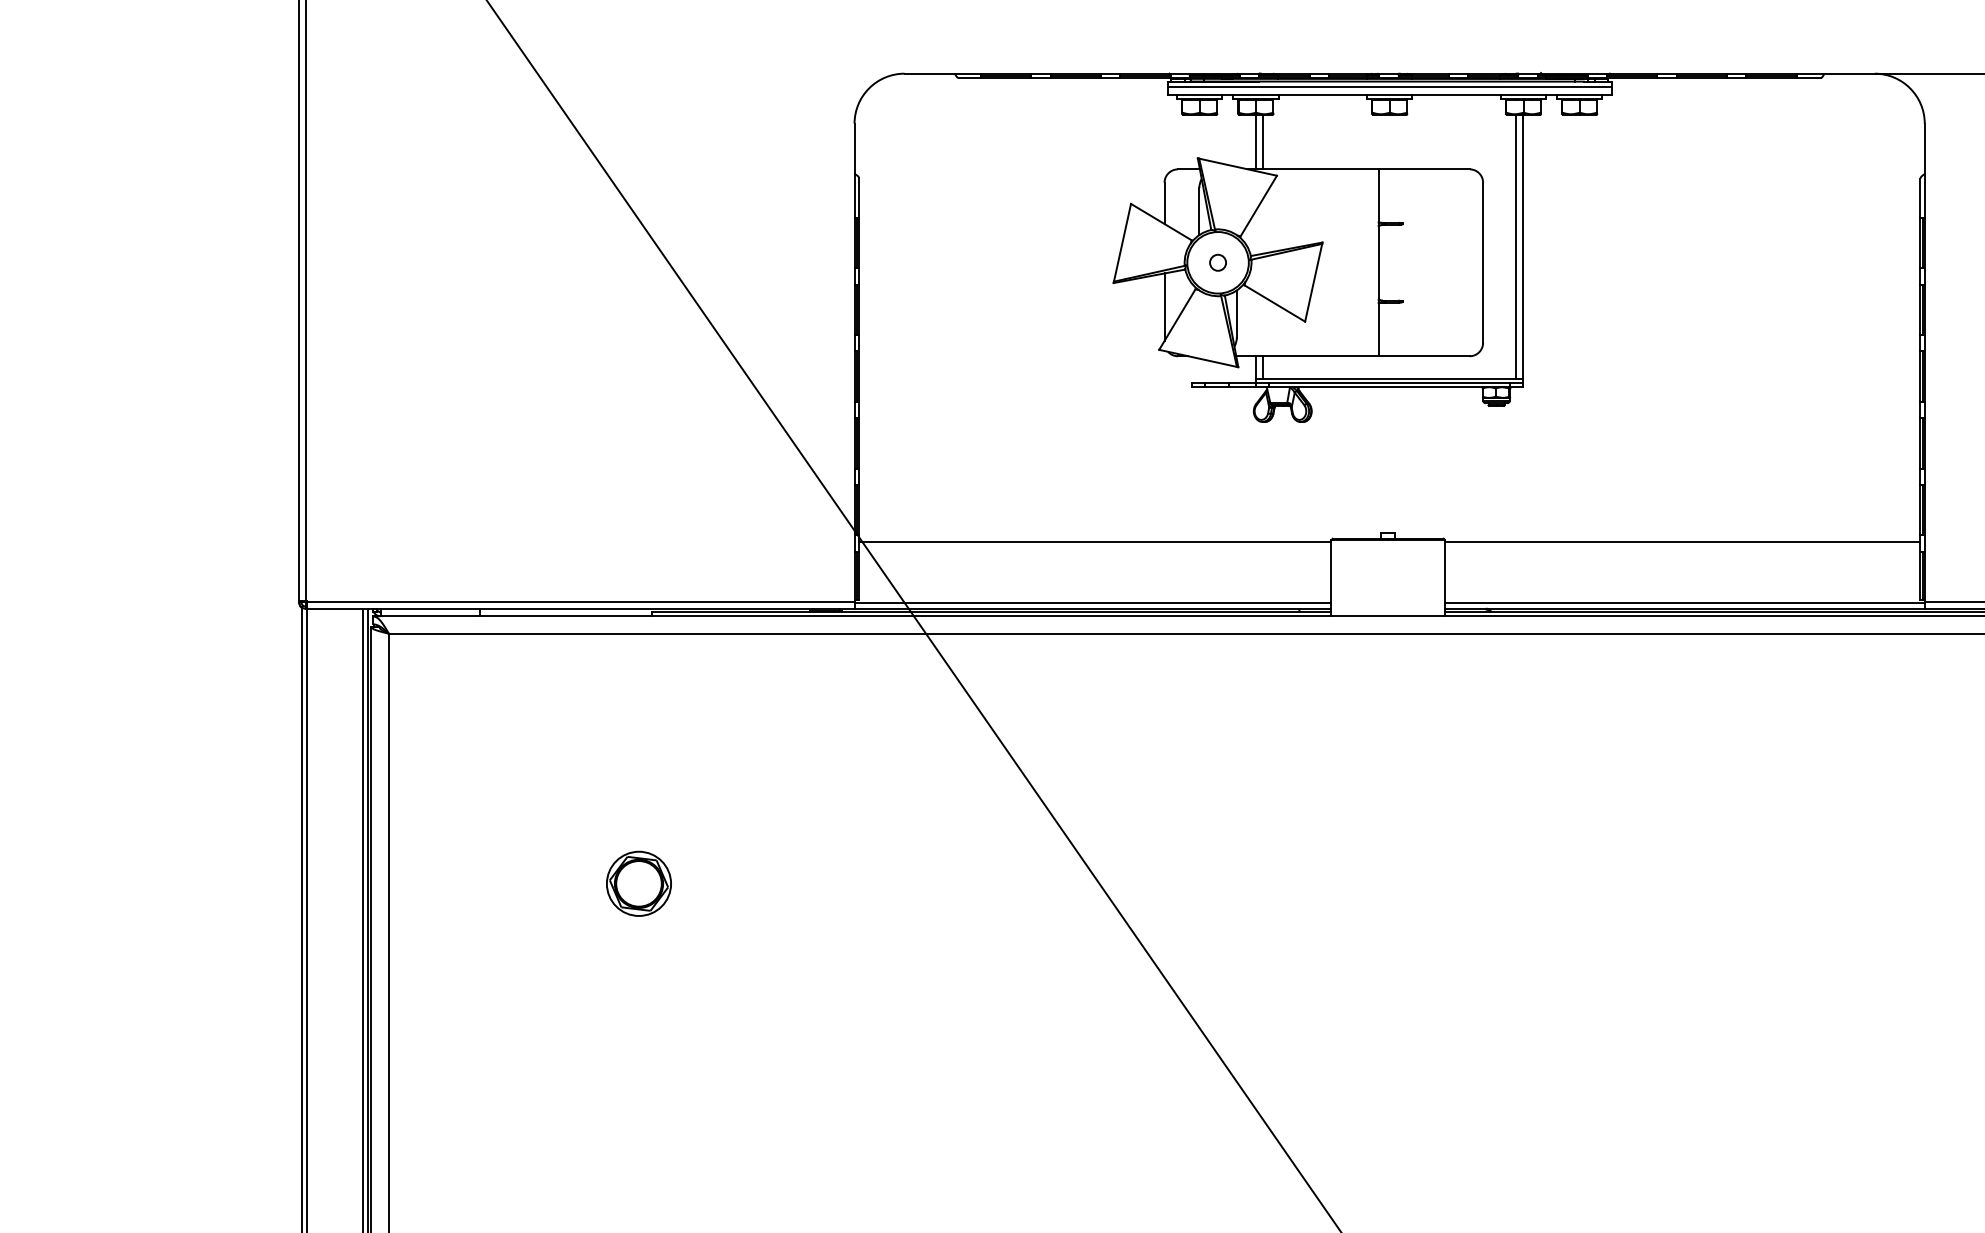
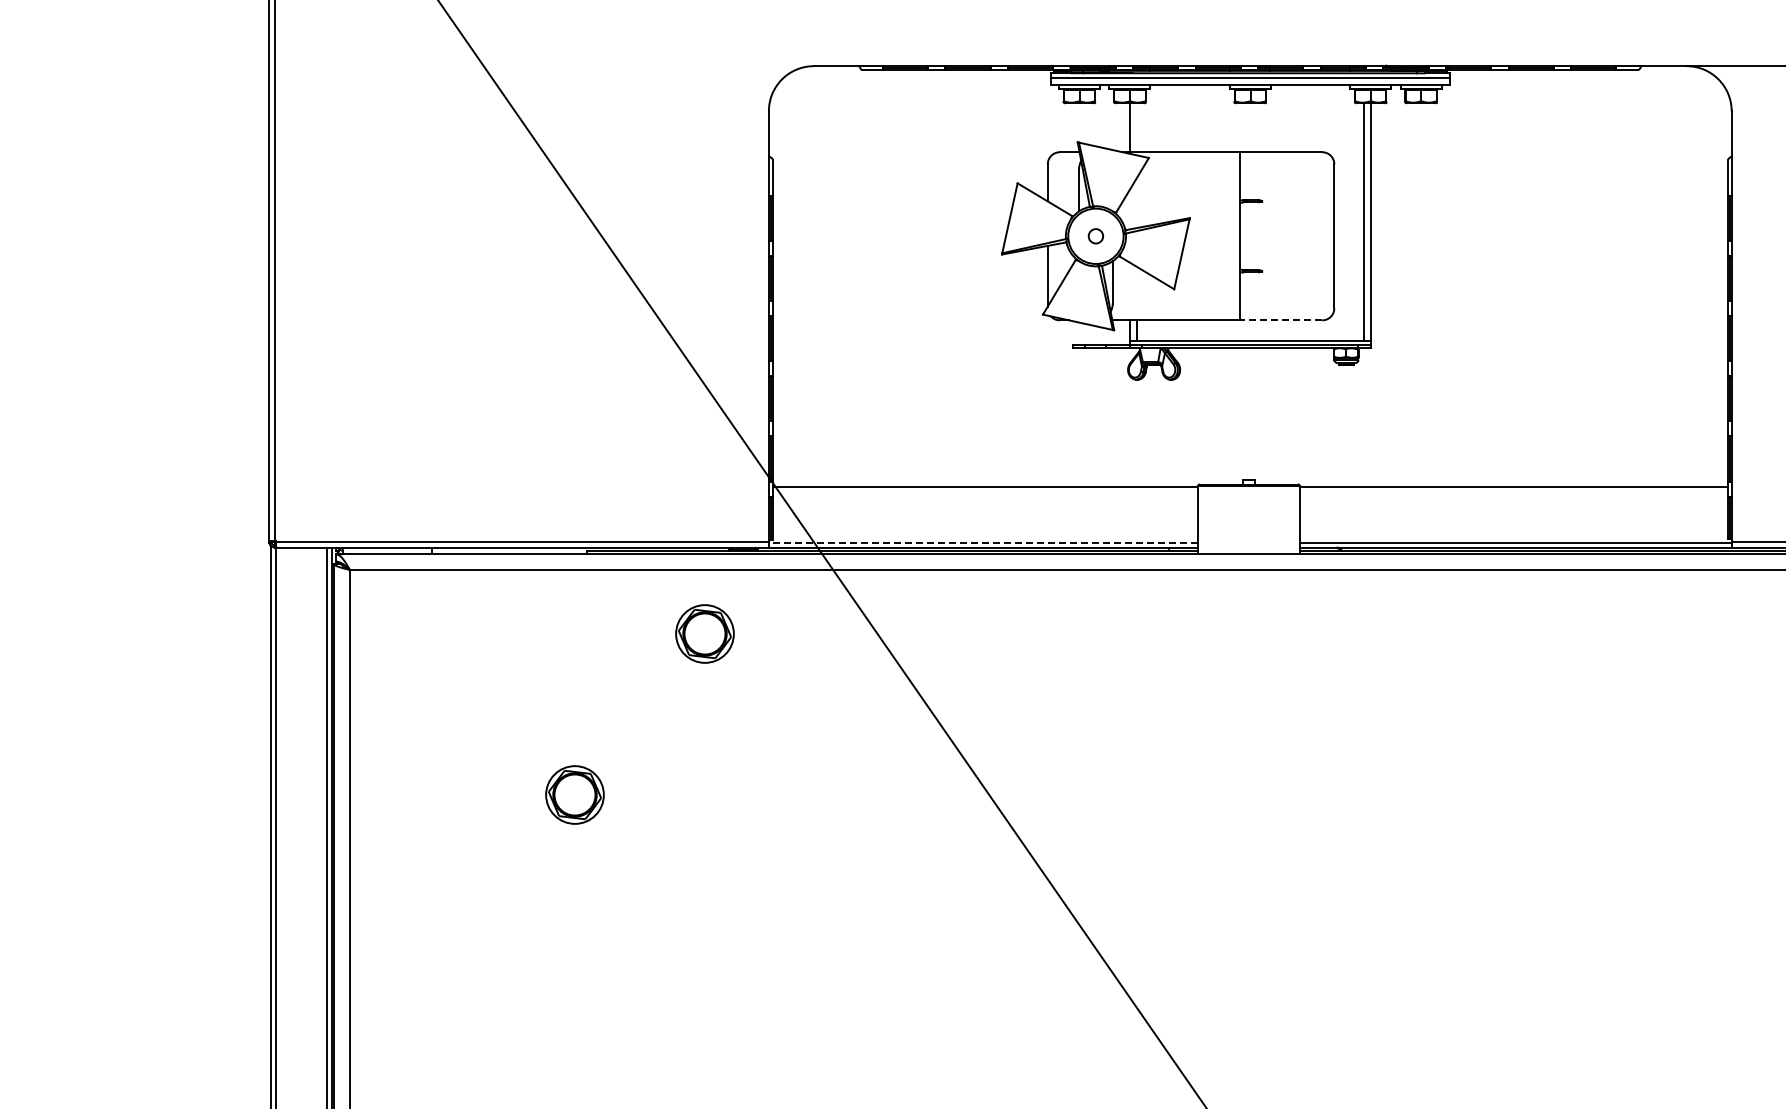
line: (1263, 141) -> (1136, 127), removed
line: (1424, 356) -> (1281, 320), solid -> dashed
line: (1093, 603) -> (983, 542), solid -> dashed
part: (782, 704) -> (704, 633), added

